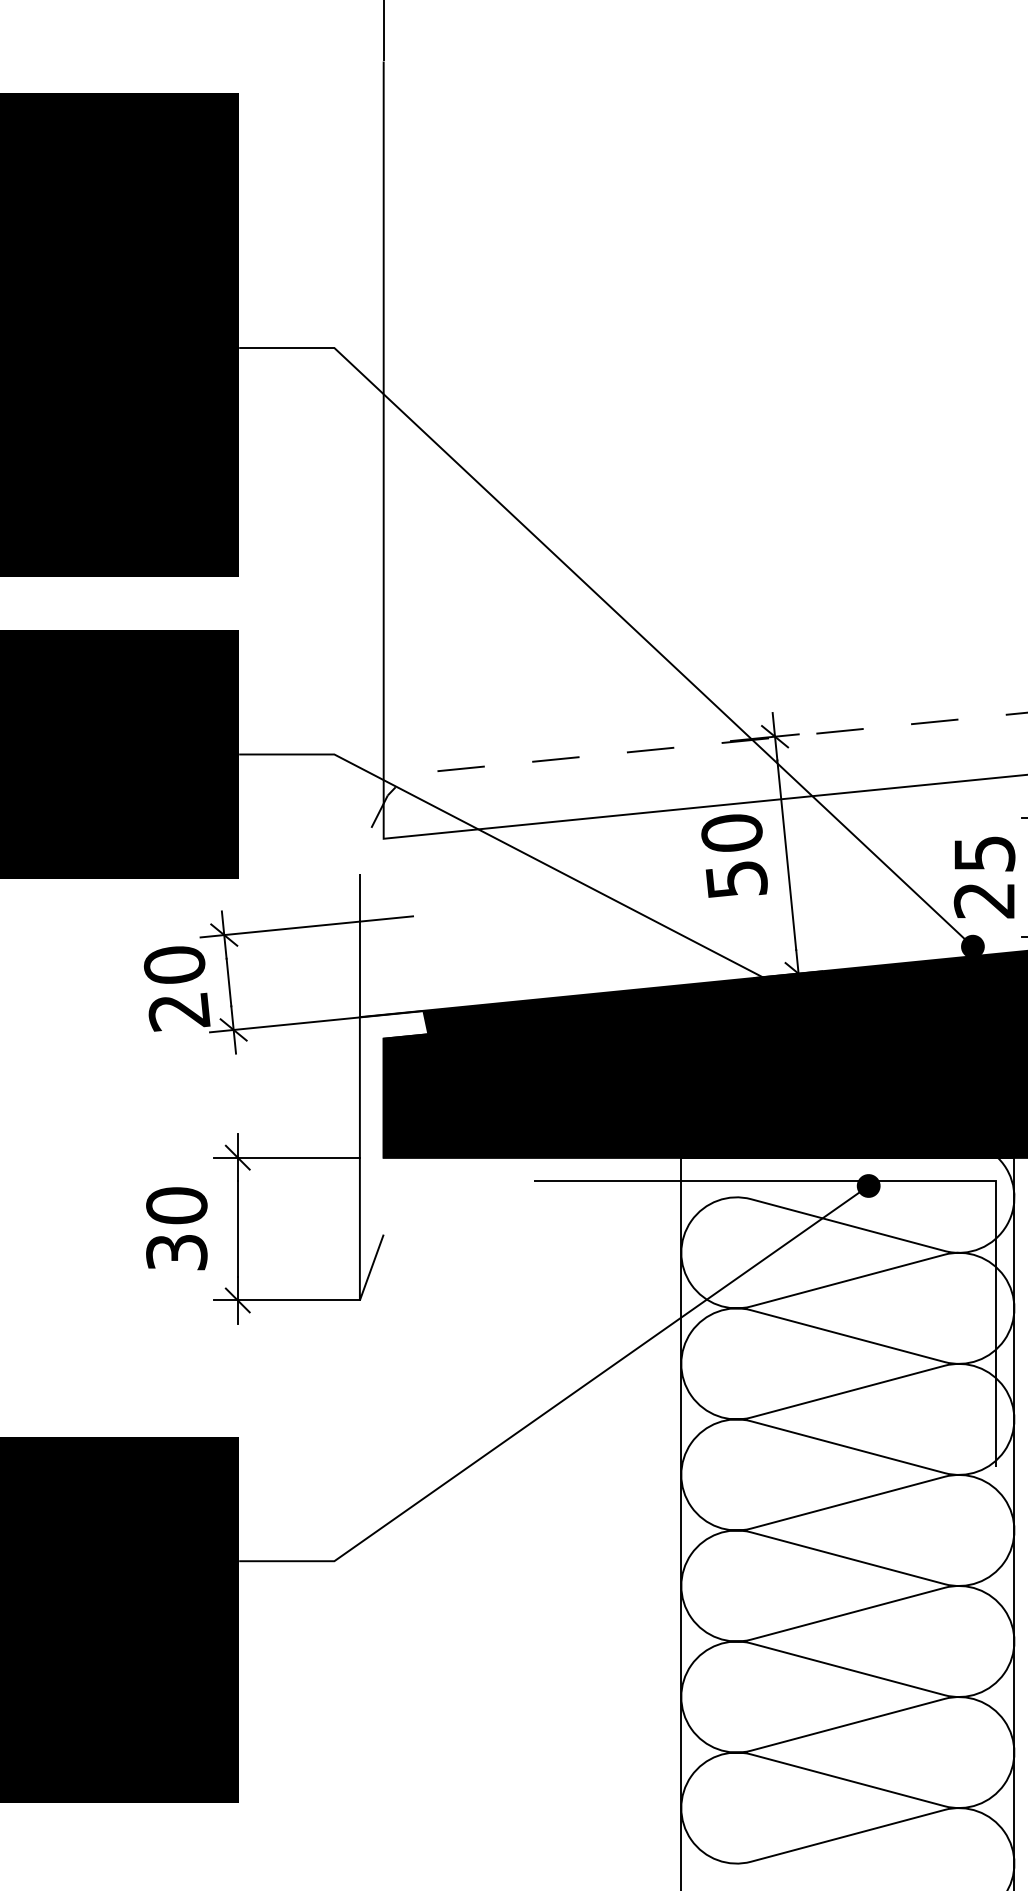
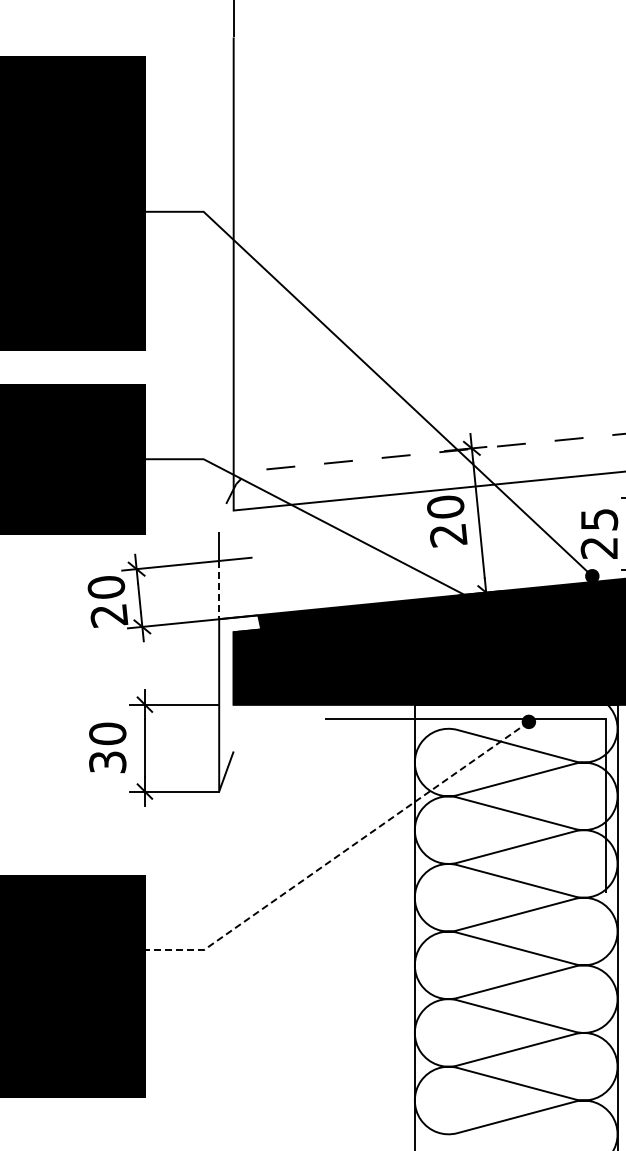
text: (736, 879) -> (448, 535), 50 -> 20
line: (360, 970) -> (219, 590), solid -> dashed
line: (560, 1402) -> (341, 853), solid -> dashed

